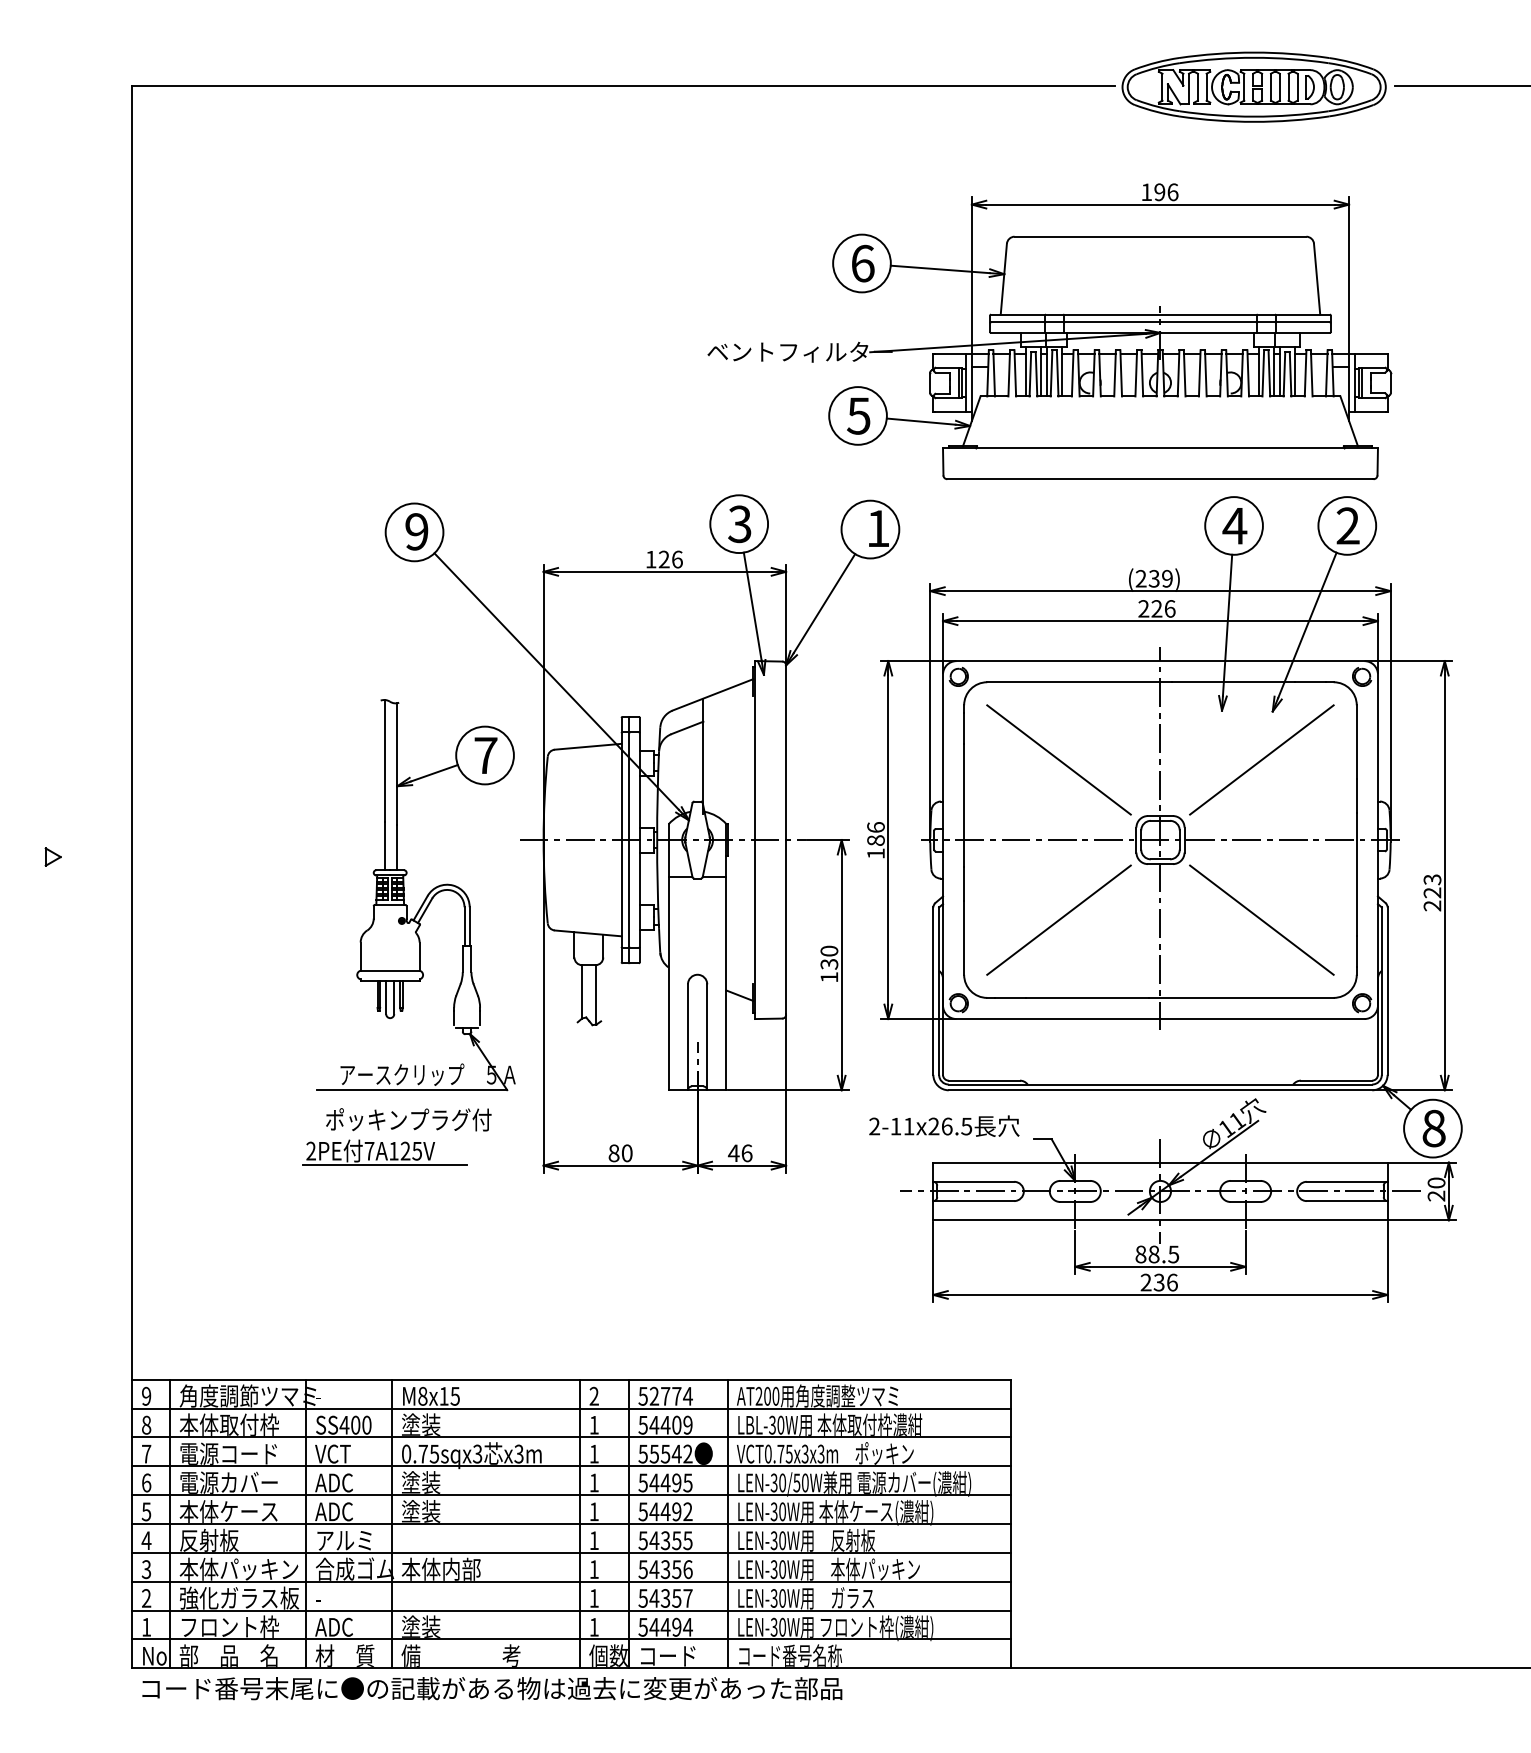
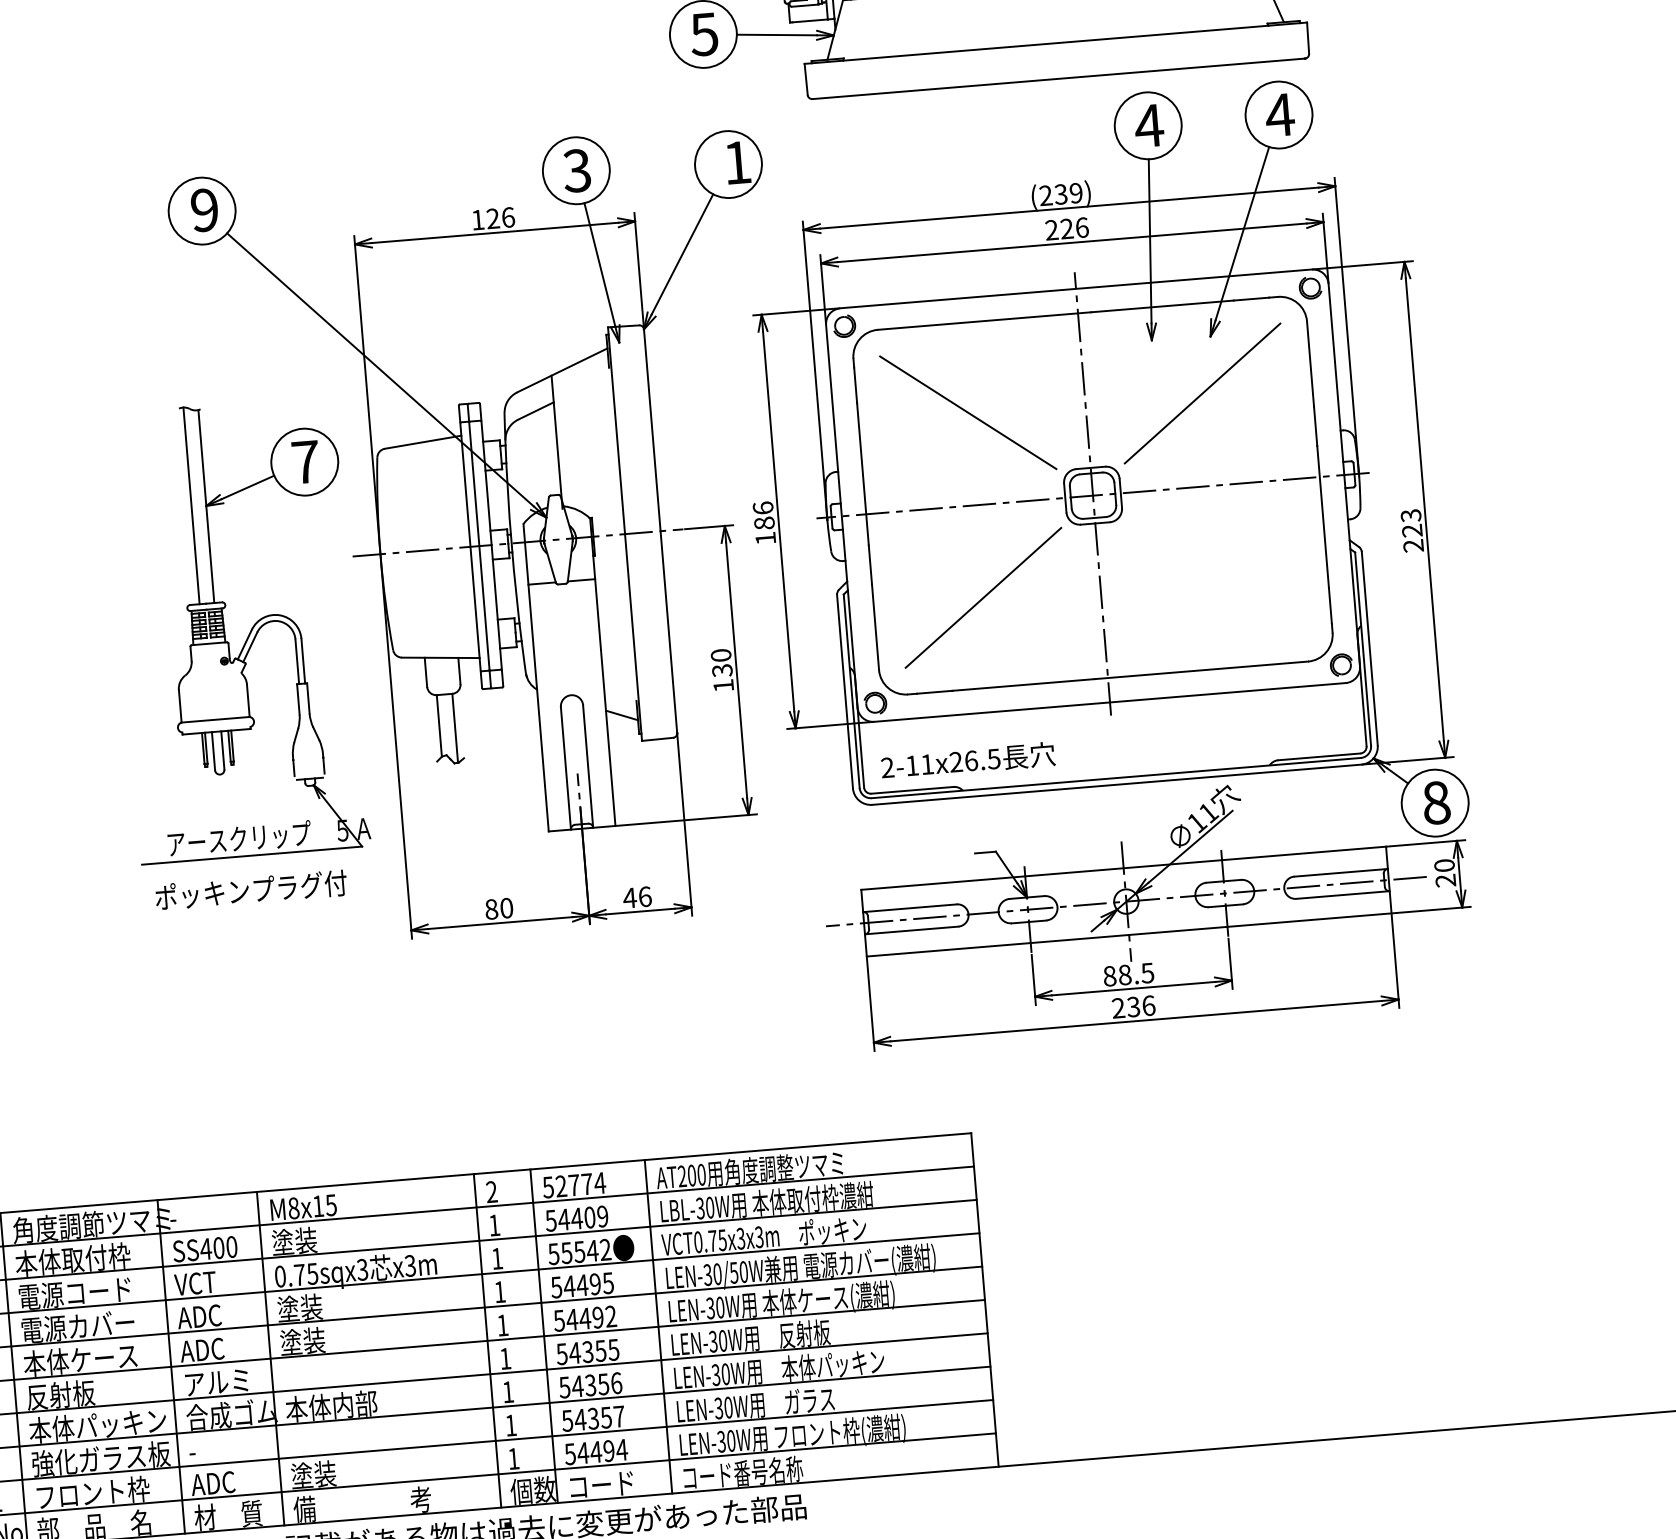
text: (1347, 525) -> (1279, 114), 2 -> 4
line: (1261, 919) -> (1217, 577), removed
text: (944, 1125) -> (968, 759), moved
part: (384, 1152) -> (226, 930), removed

